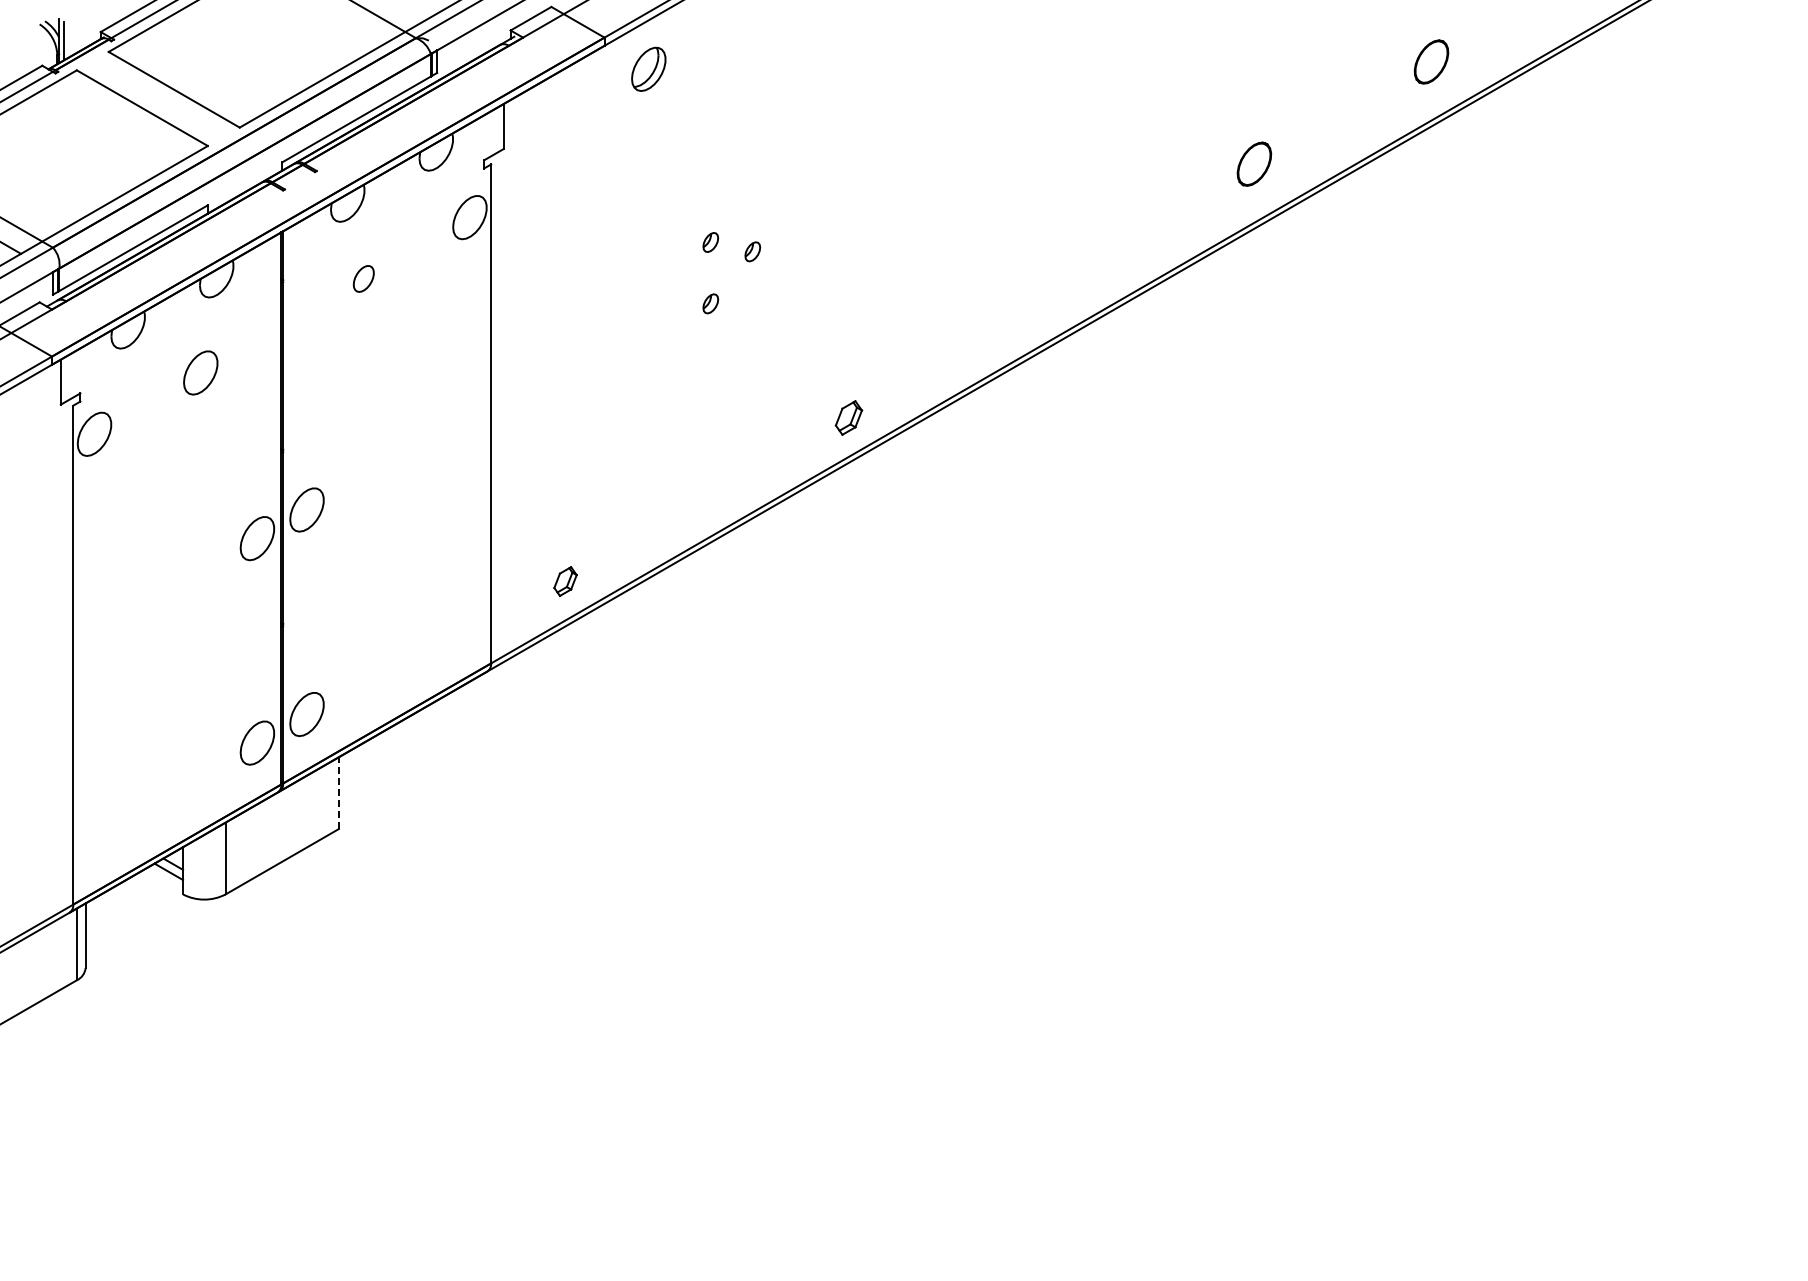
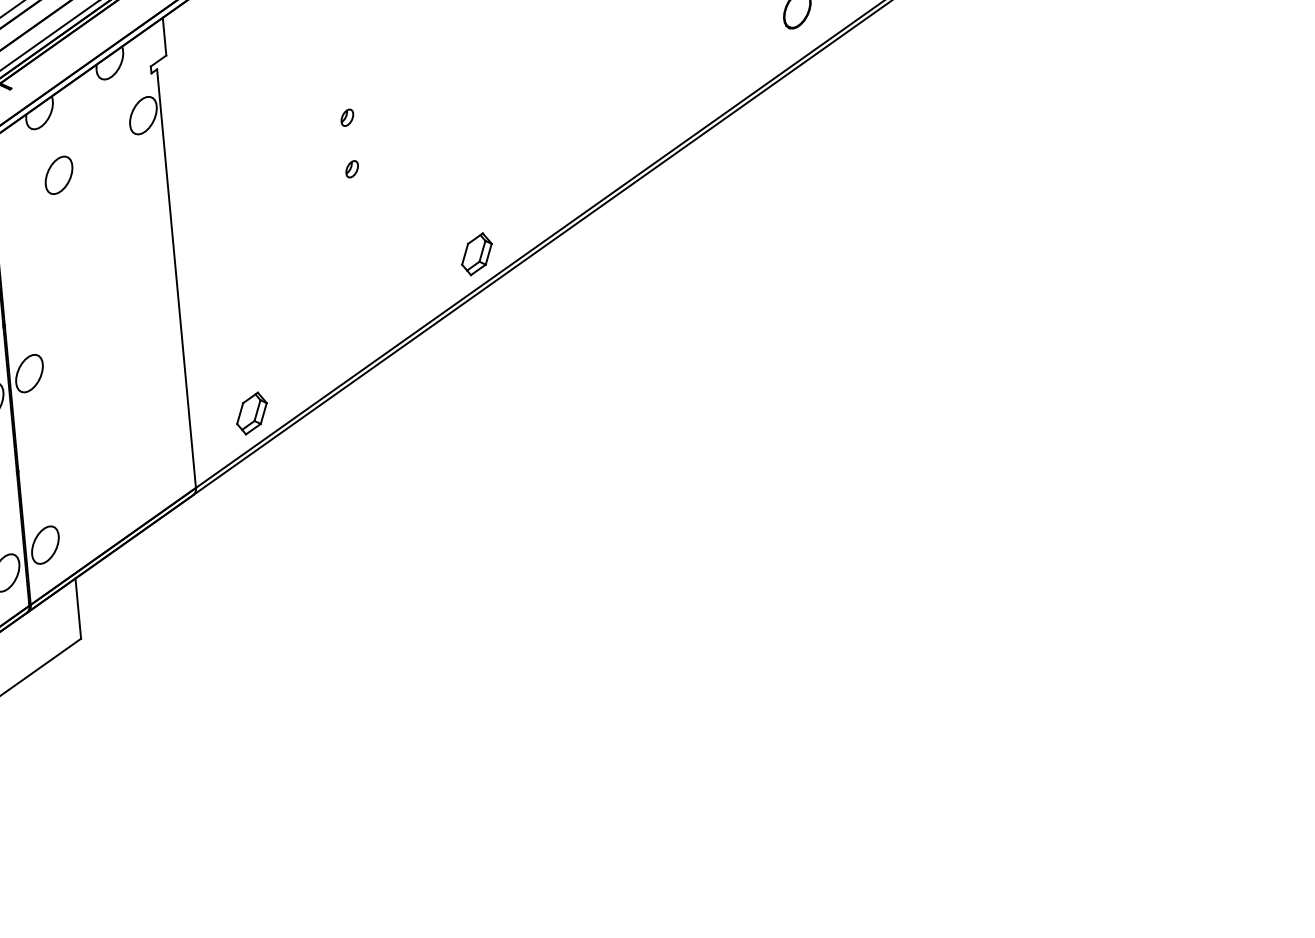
part: (752, 251) -> (383, 122), removed
part: (363, 278) -> (58, 175), size x1.67
part: (848, 417) -> (476, 253), size x1.43
part: (565, 581) -> (251, 413), size x1.67
line: (338, 793) -> (77, 608), dashed -> solid

